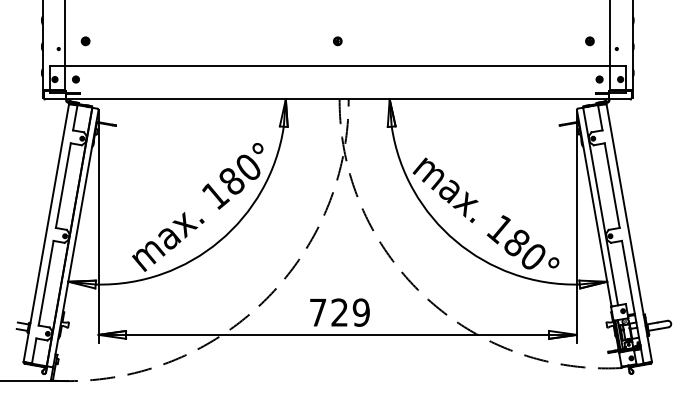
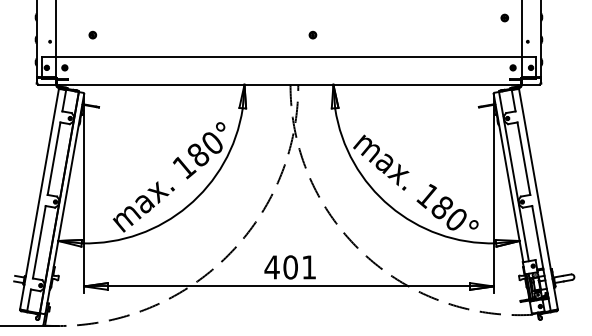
part: (85, 41) -> (92, 35), moved
part: (337, 41) -> (312, 35), moved
part: (589, 41) -> (504, 18), moved
text: (339, 312) -> (290, 267), 729 -> 401

